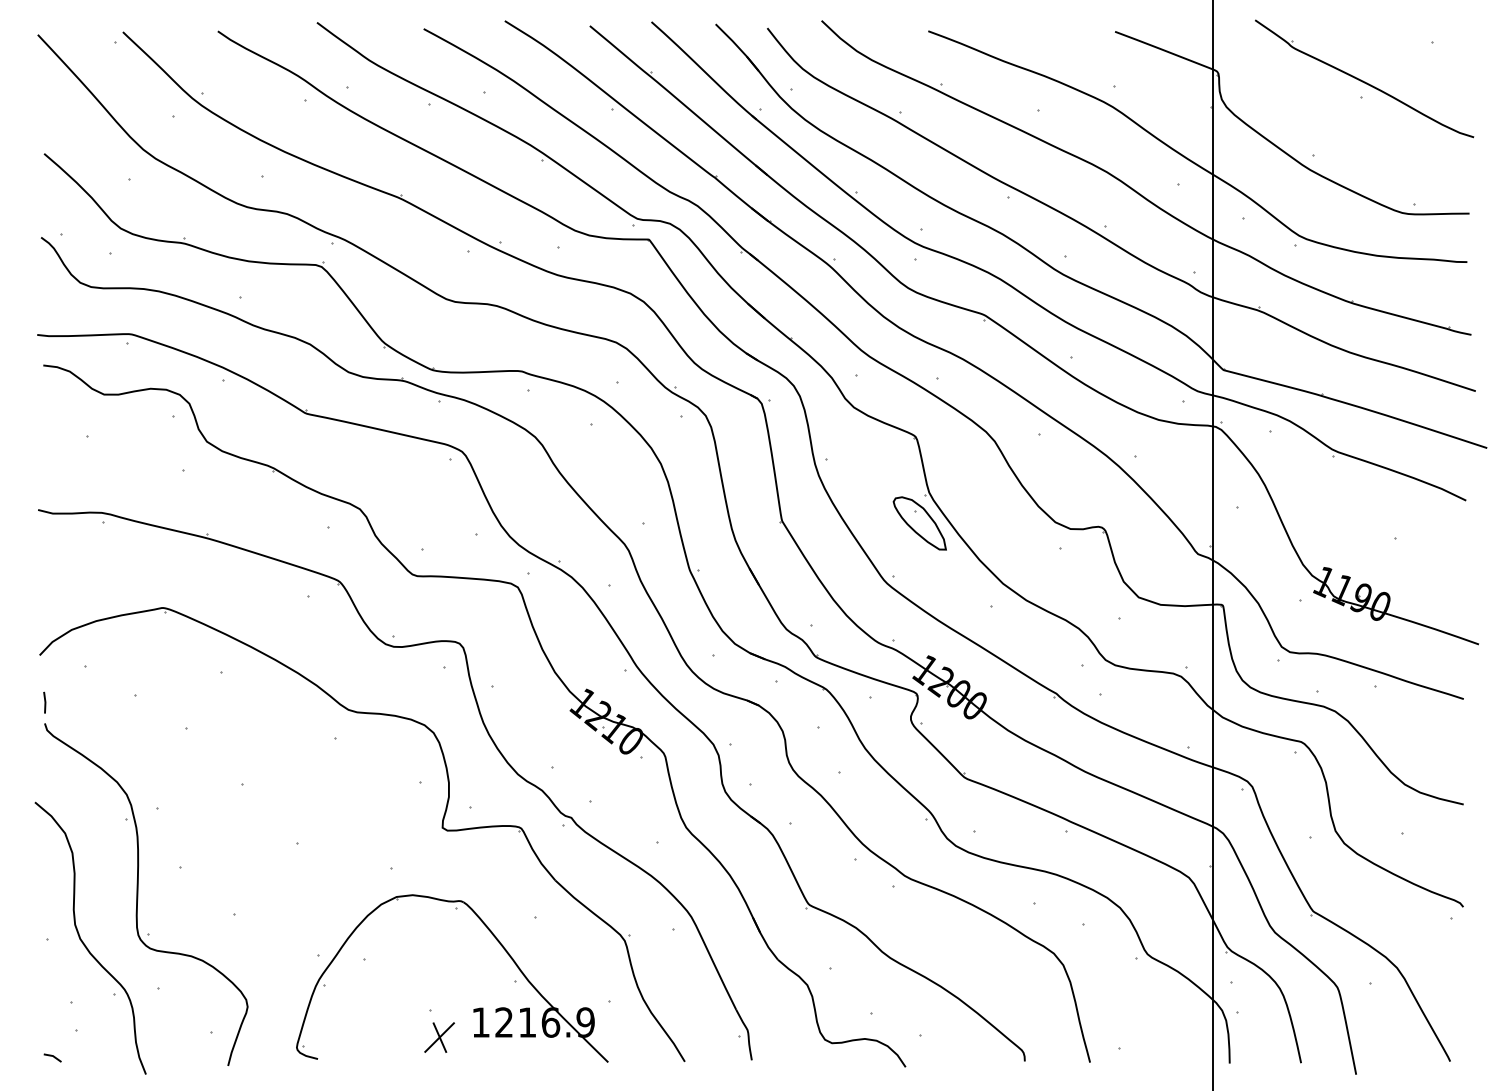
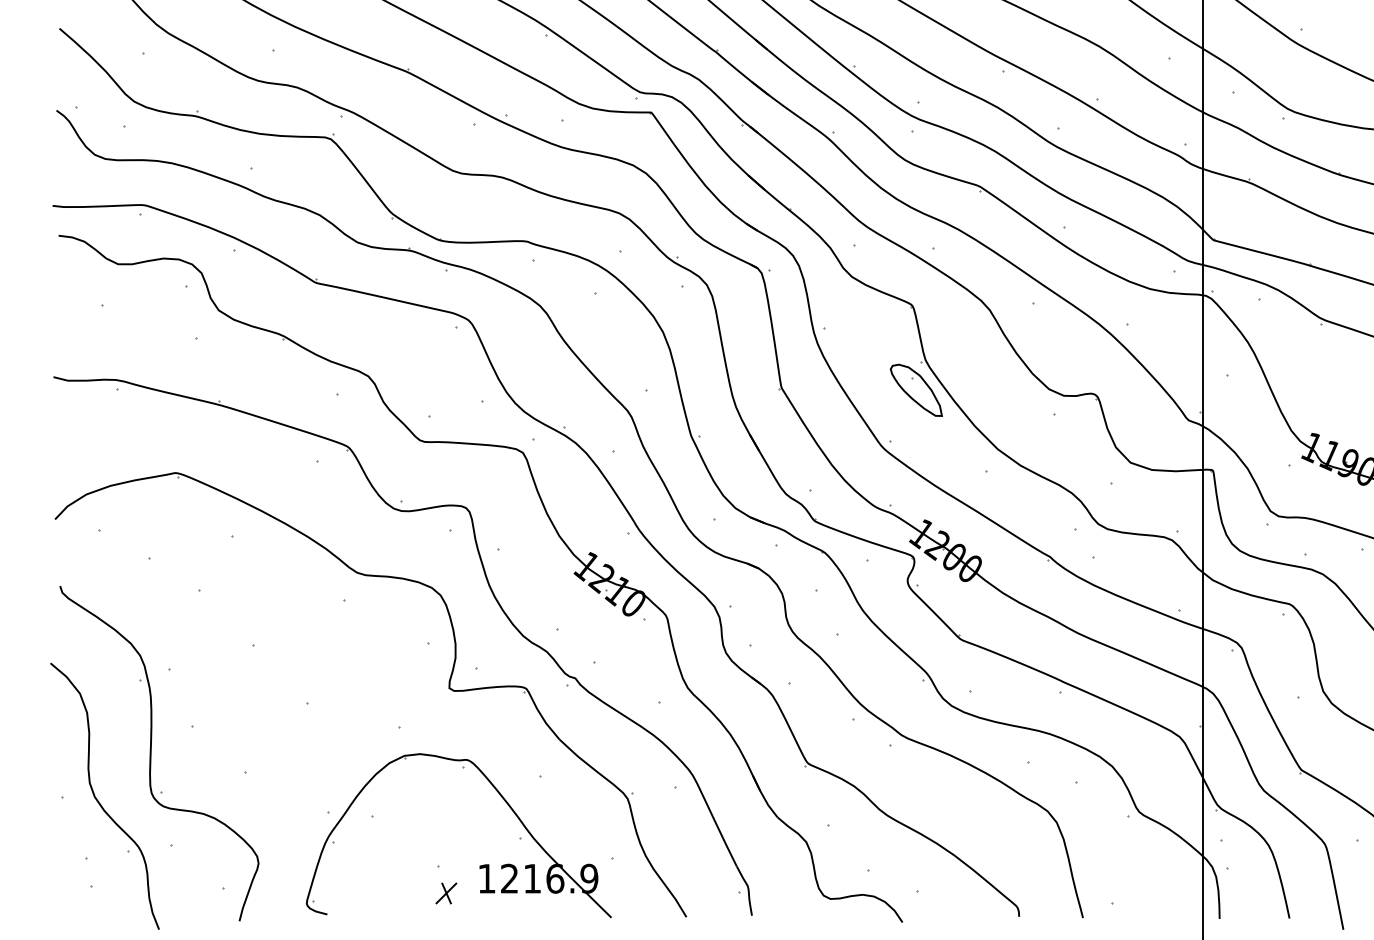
line: (44, 702) -> (59, 565), removed
part: (439, 1037) -> (446, 893), size x0.7
line: (52, 1056) -> (67, 911), removed

